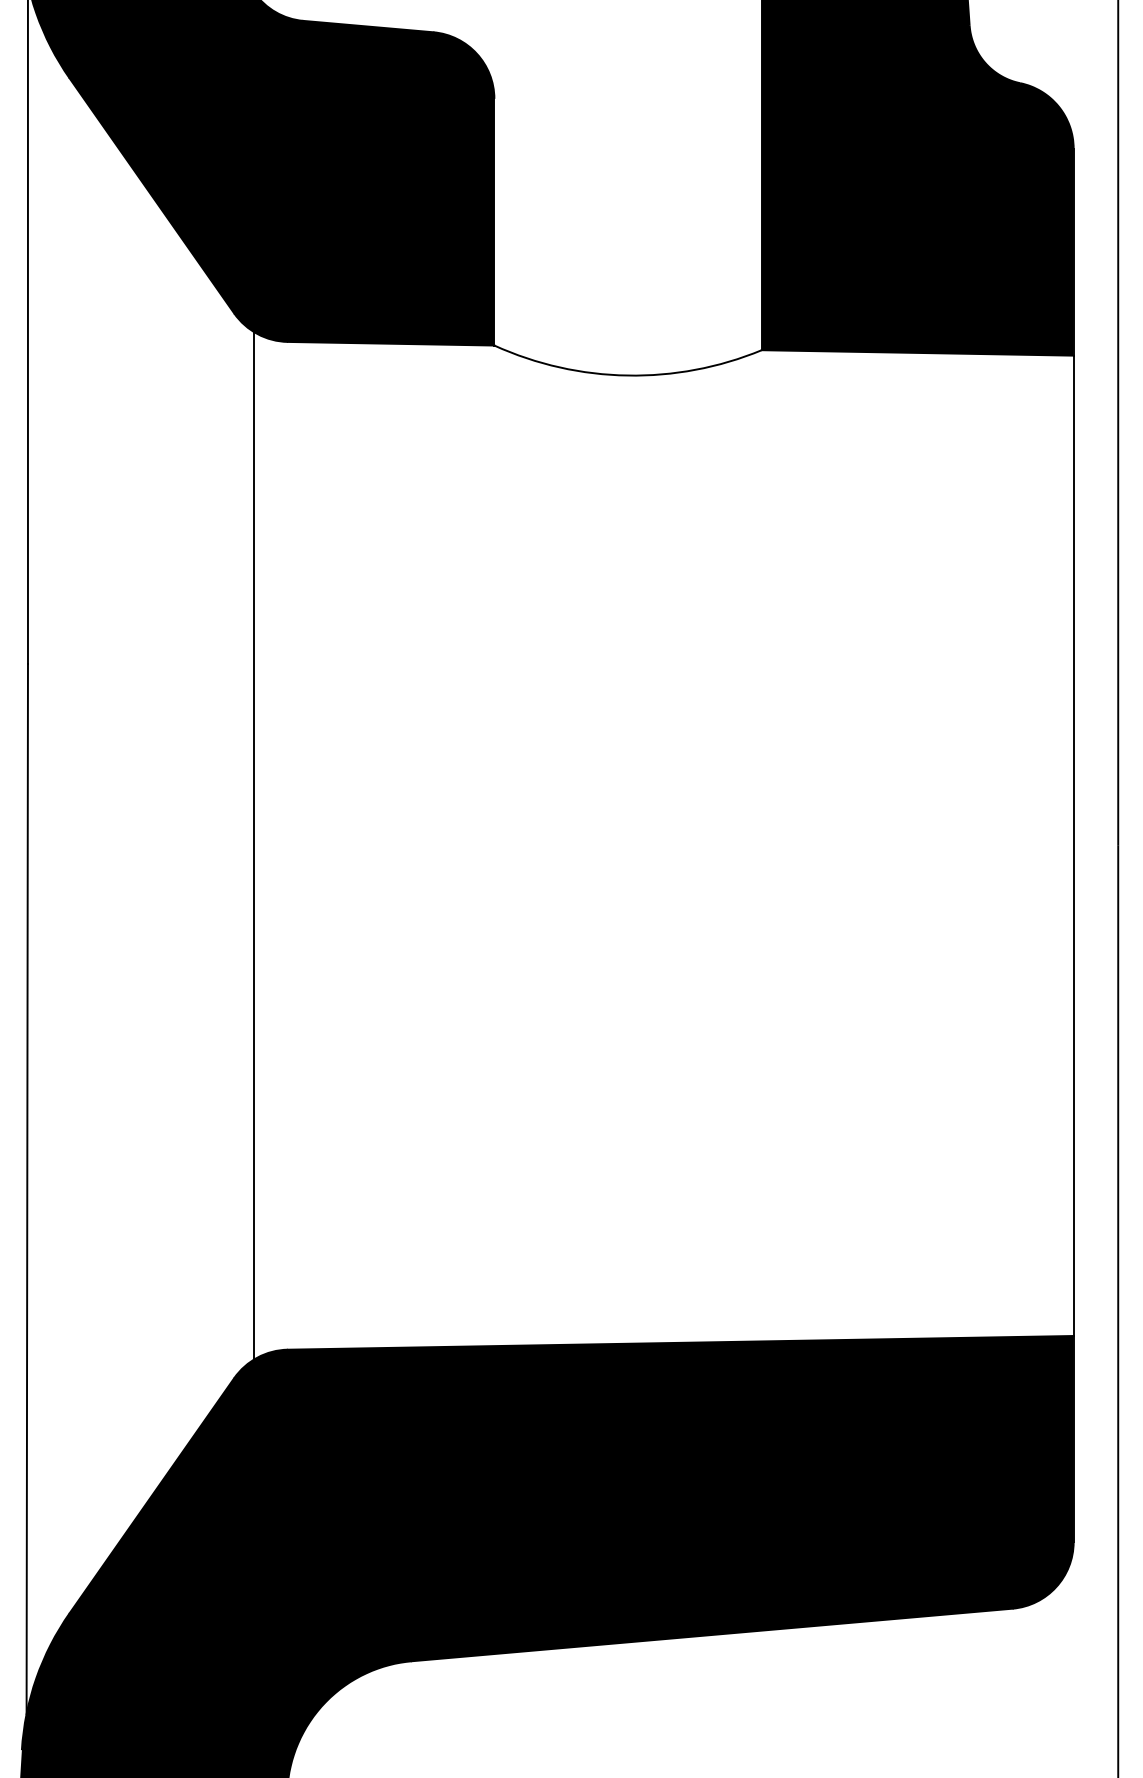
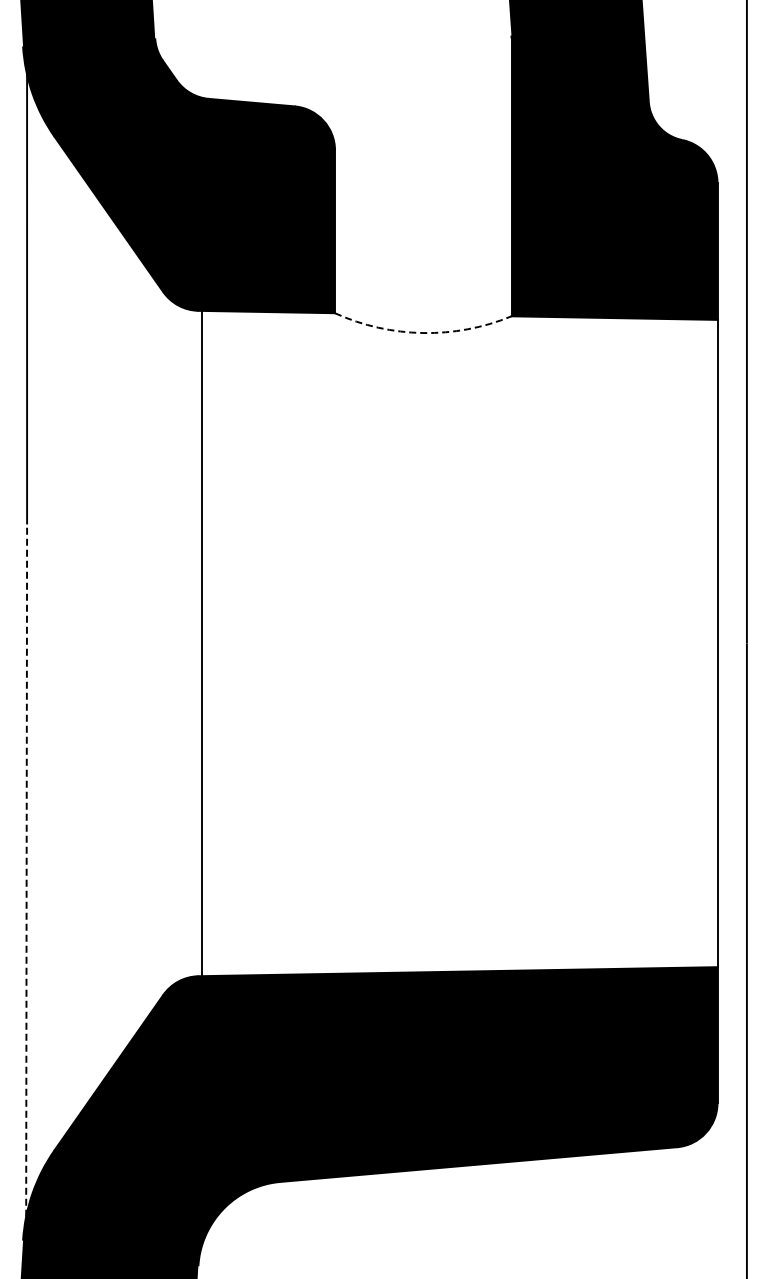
arc: (626, 376) -> (422, 333), solid -> dashed
line: (254, 845) -> (202, 643), moved
line: (27, 1189) -> (26, 870), solid -> dashed

